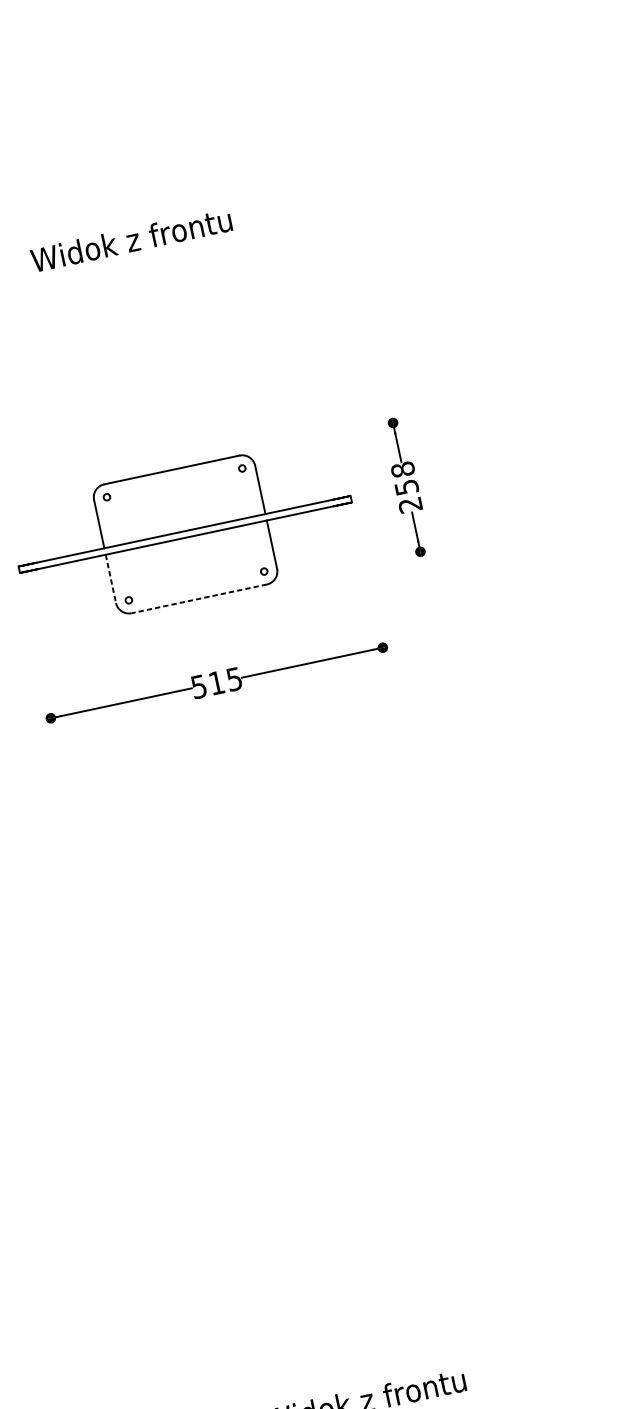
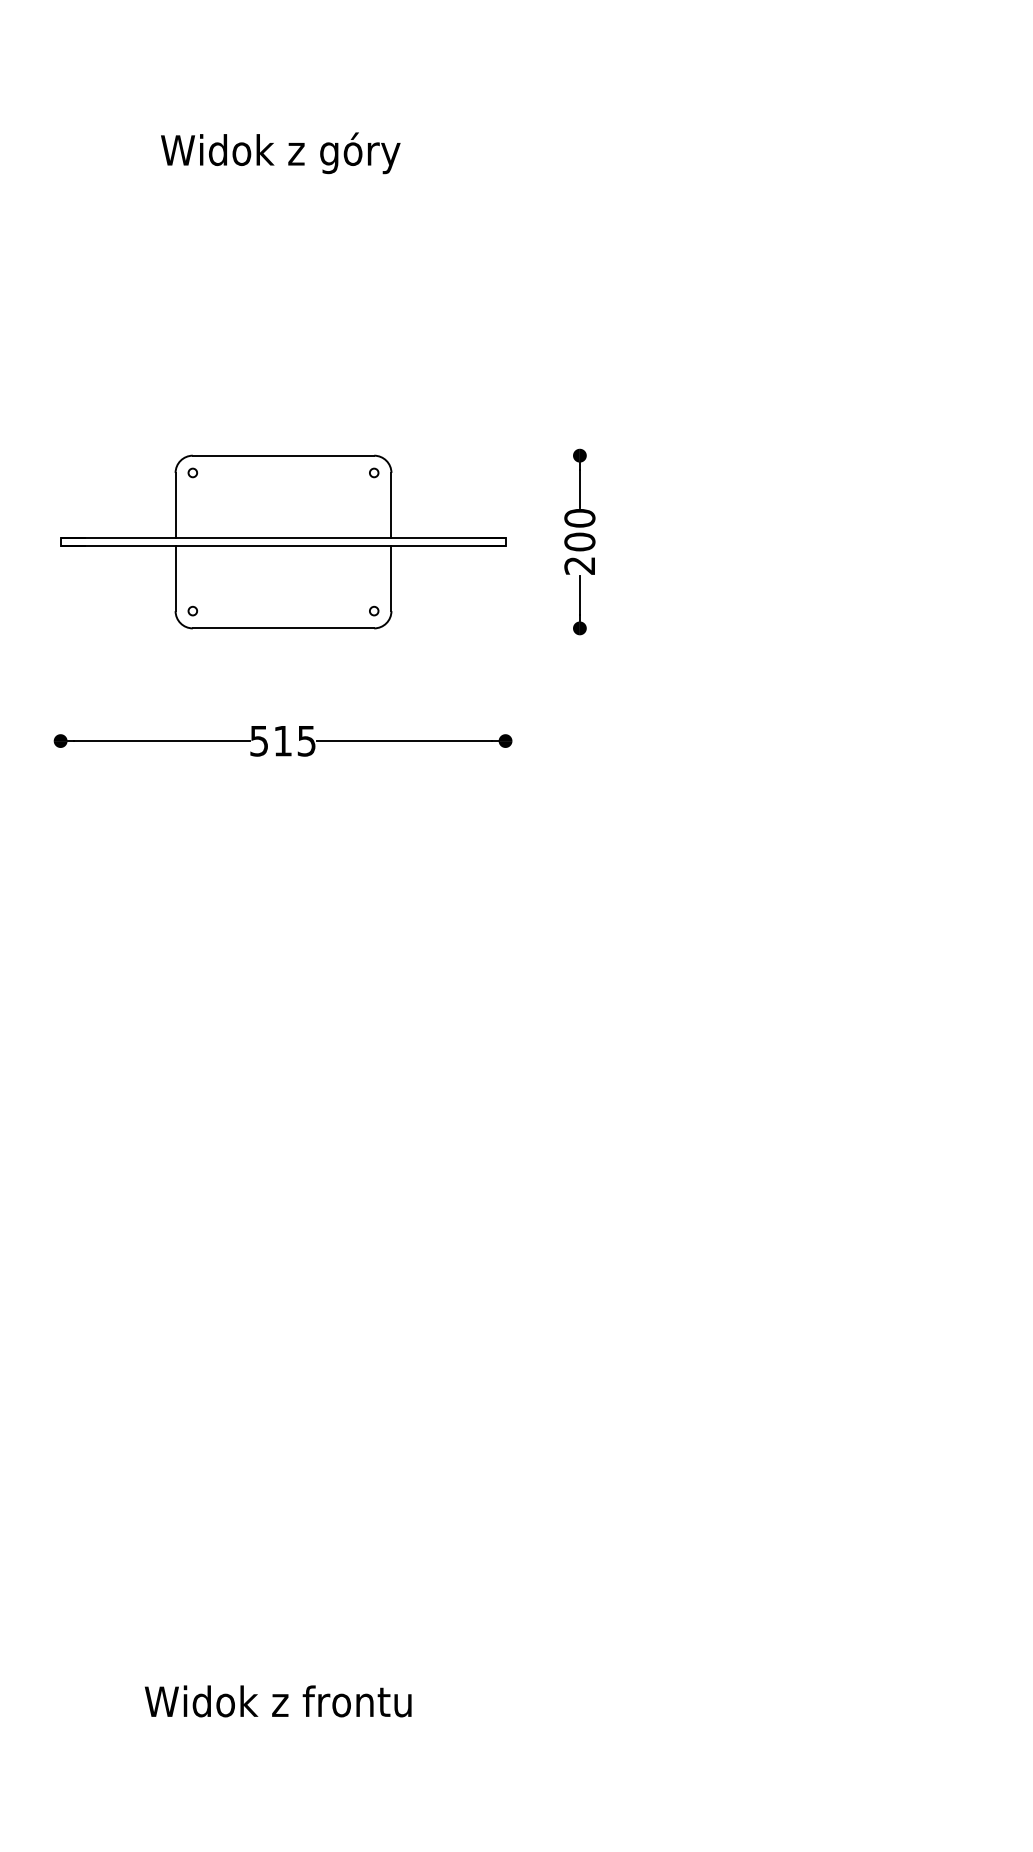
text: (191, 230) -> (373, 153), Widok z frontu -> Widok z góry
text: (404, 478) -> (579, 530), 258 -> 200
line: (110, 579) -> (175, 579), dashed -> solid
line: (199, 598) -> (283, 628), dashed -> solid

